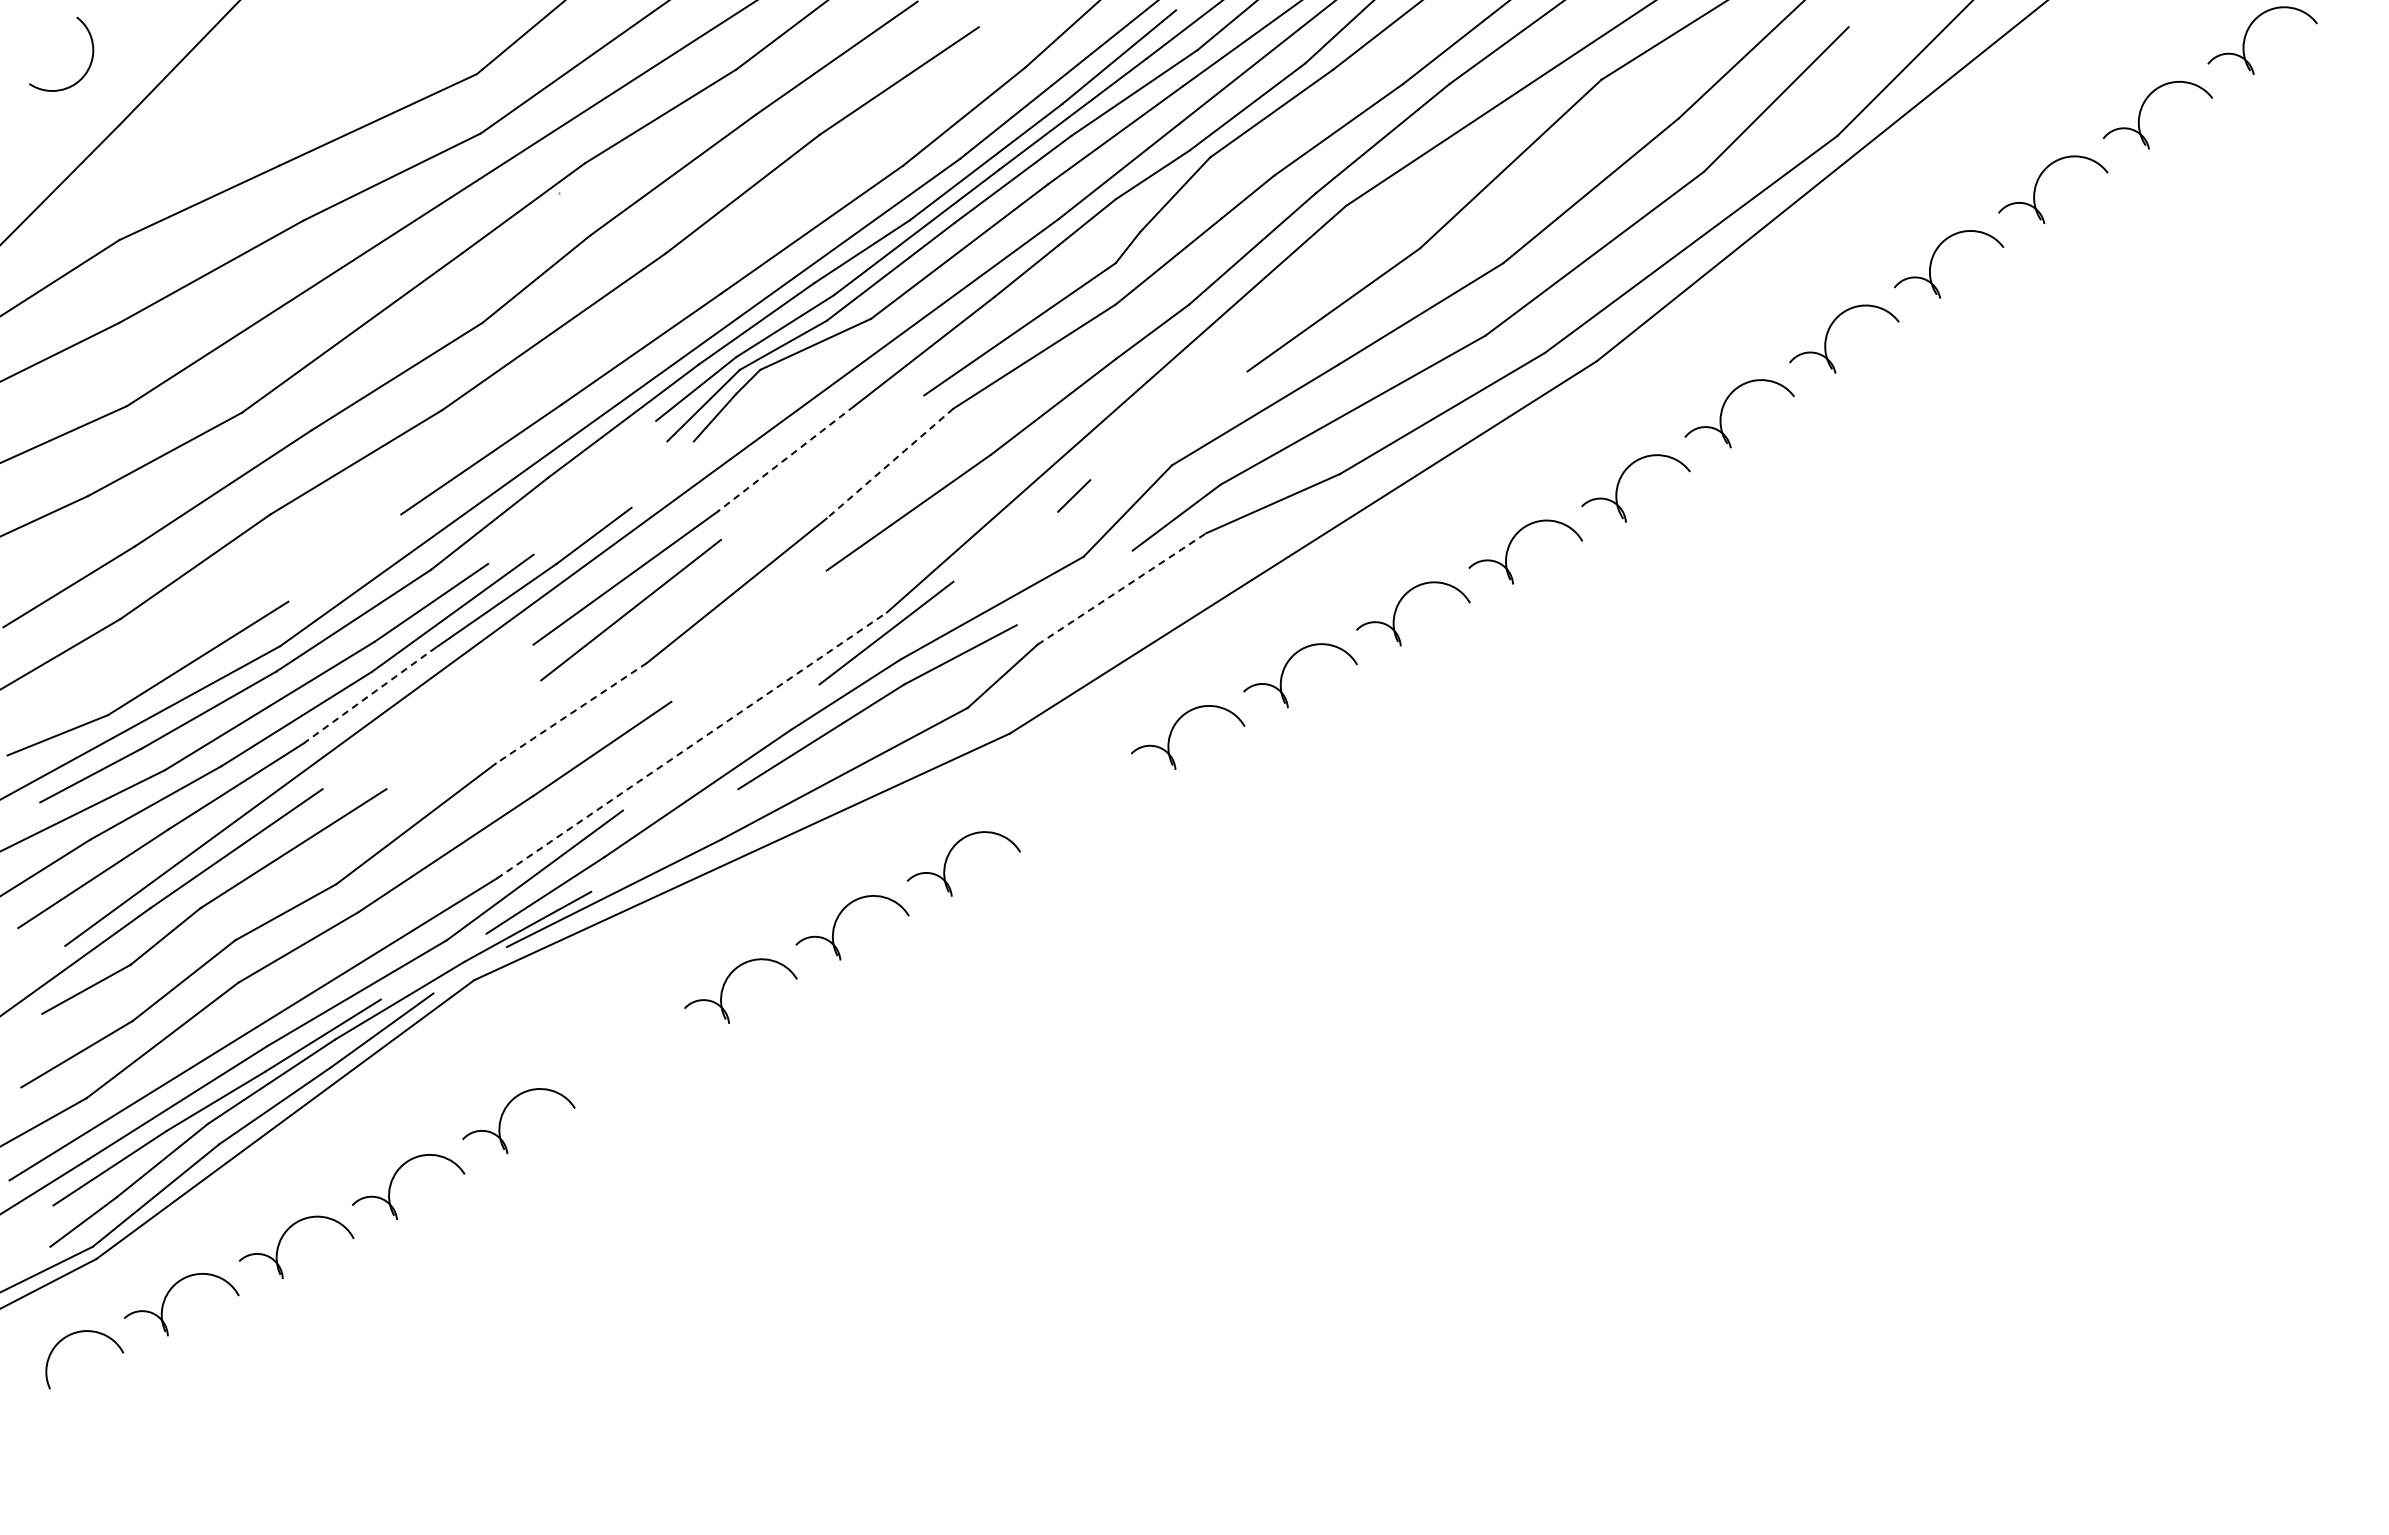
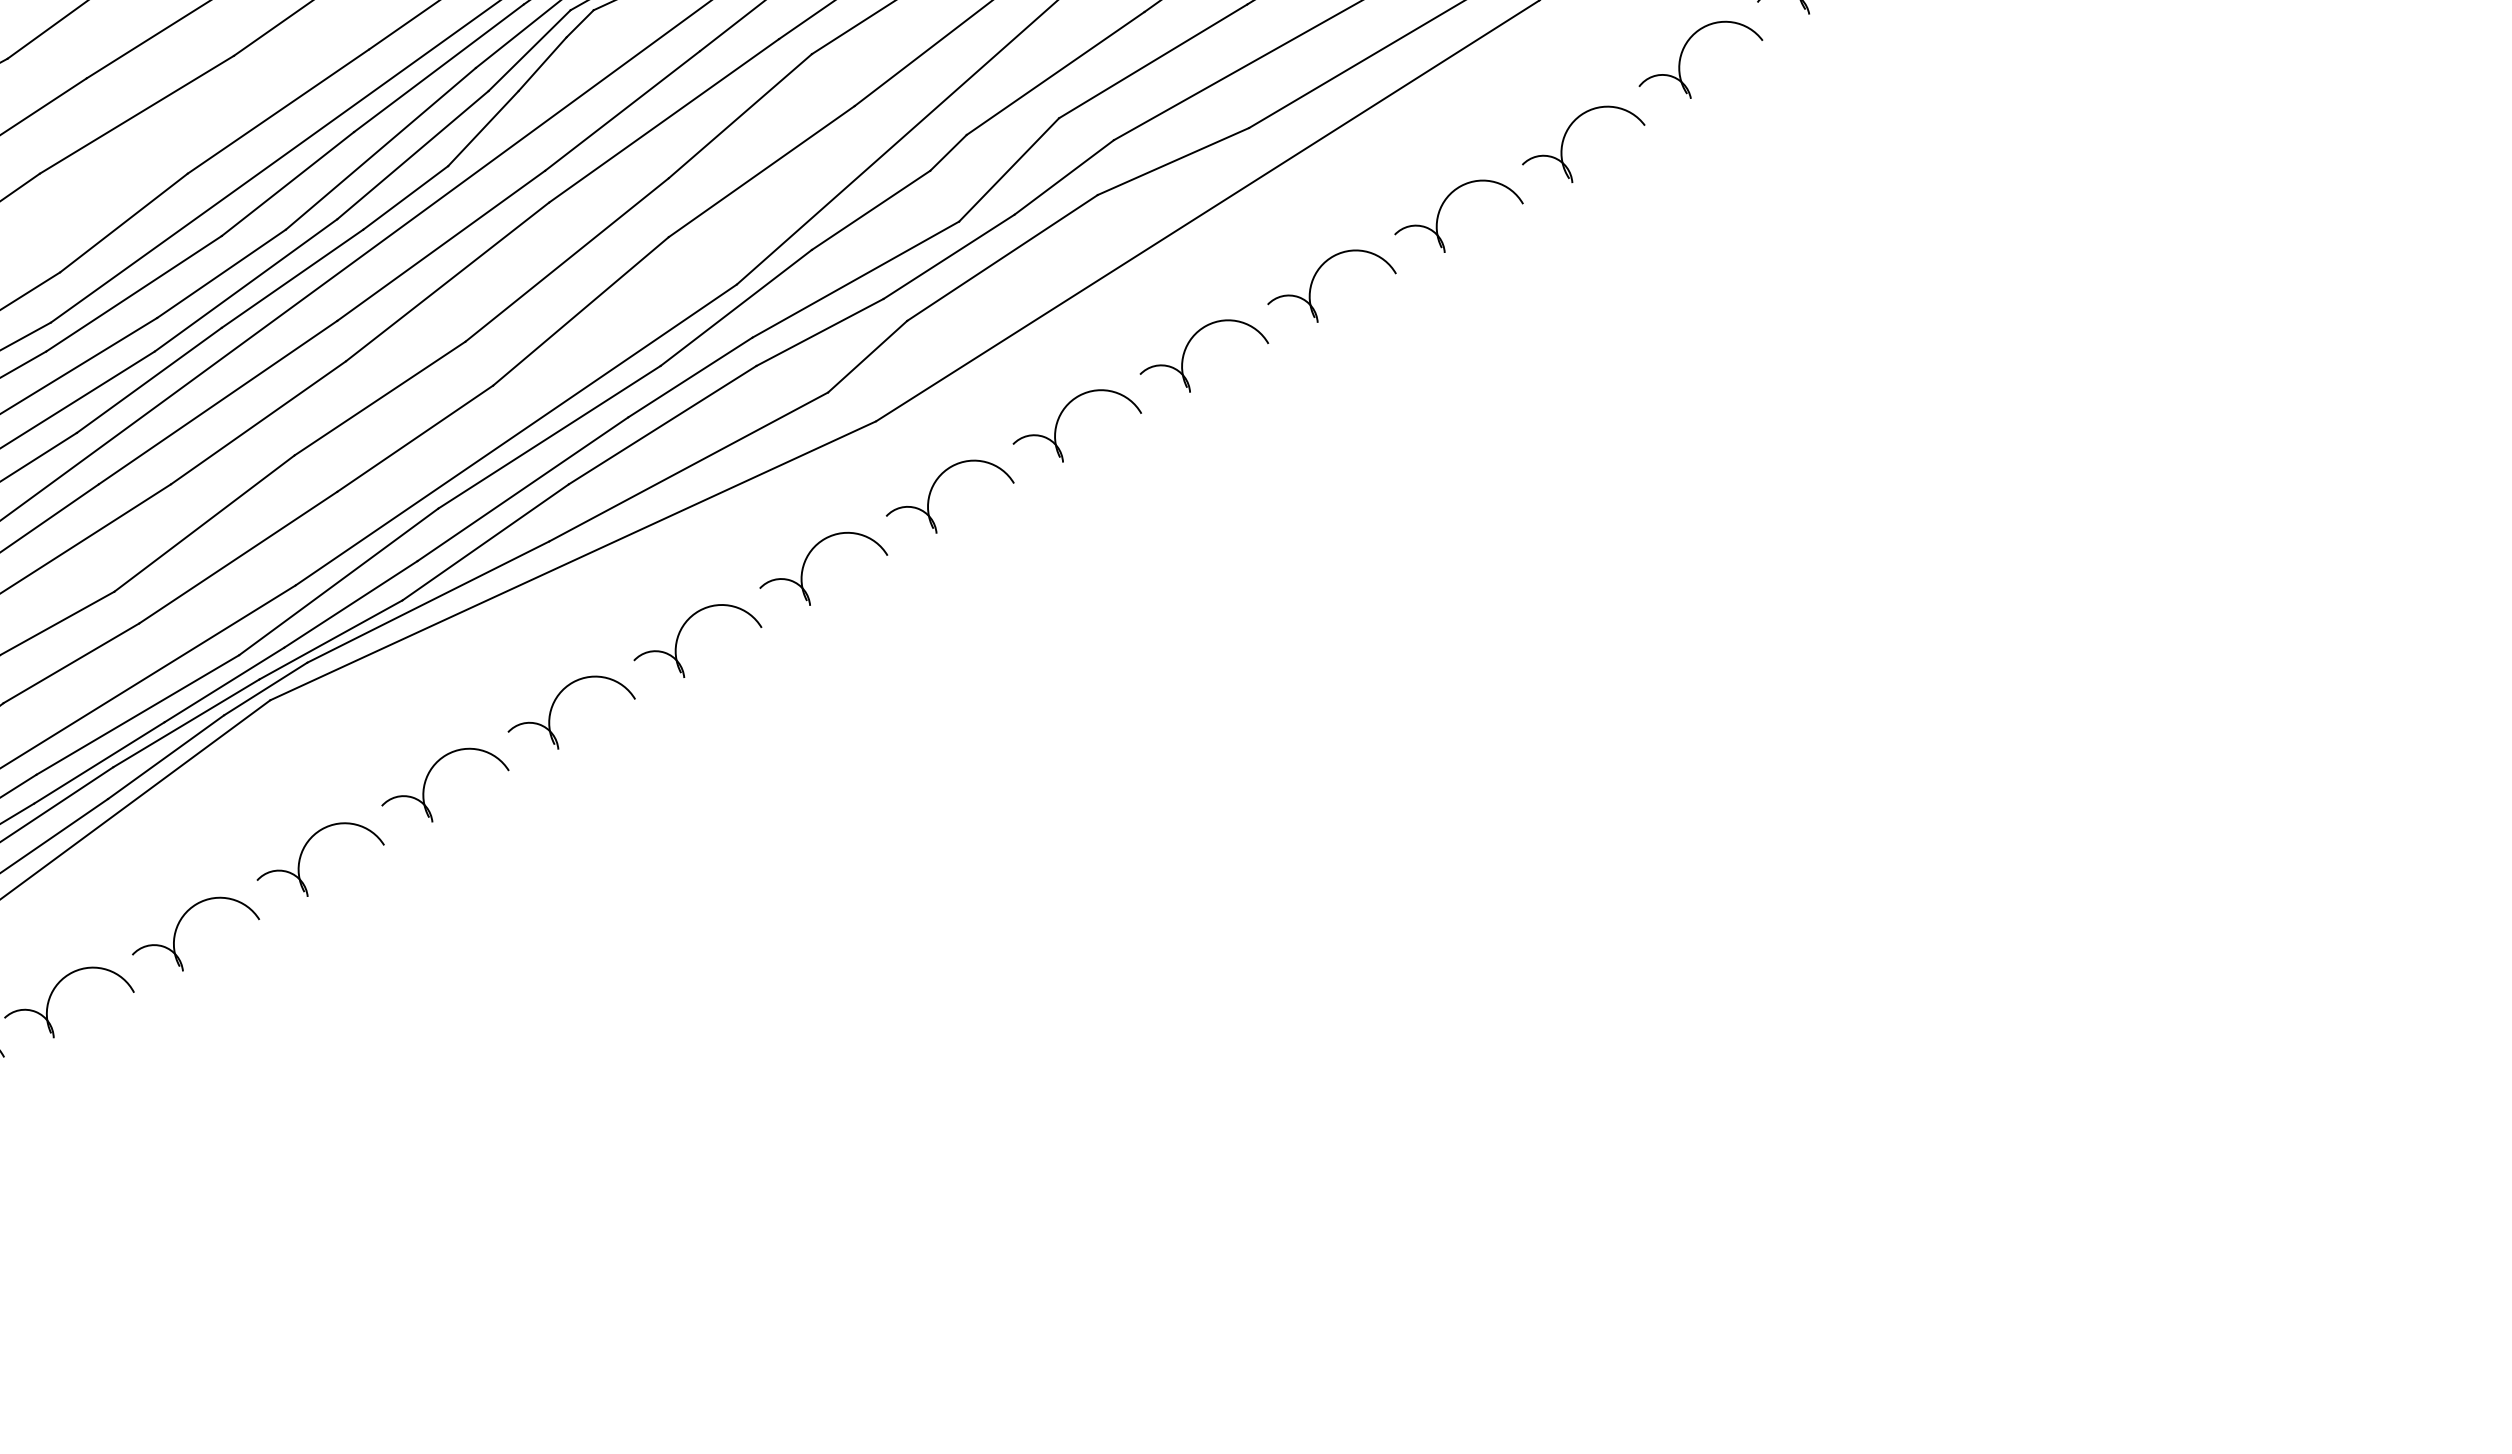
line: (1168, 425) -> (1055, 73), added
line: (785, 459) -> (622, 111), dashed -> solid
line: (890, 463) -> (740, 116), dashed -> solid
line: (822, 467) -> (663, 120), added
line: (662, 474) -> (483, 128), added
line: (572, 491) -> (381, 147), added
line: (600, 497) -> (412, 154), added
line: (1005, 546) -> (870, 209), added
line: (344, 557) -> (123, 222), added
line: (1074, 587) -> (948, 256), added
line: (1121, 588) -> (1002, 257), dashed -> solid
line: (748, 635) -> (580, 310), added
line: (367, 696) -> (149, 379), dashed -> solid
line: (571, 713) -> (380, 398), dashed -> solid
line: (427, 716) -> (217, 402), added
line: (463, 734) -> (258, 422), added
line: (692, 745) -> (516, 434), dashed -> solid
line: (720, 747) -> (548, 437), added
part: (1061, 791) -> (934, 486), added
line: (664, 840) -> (485, 542), added
line: (433, 966) -> (224, 684), added
line: (470, 969) -> (266, 688), added
part: (614, 1047) -> (428, 776), added

